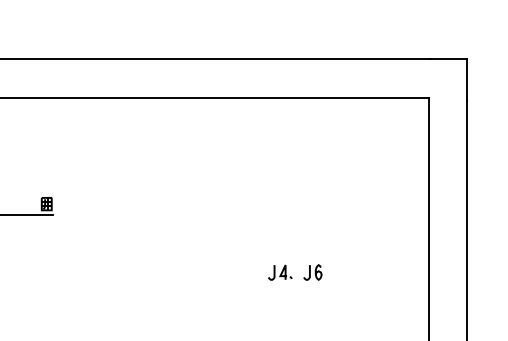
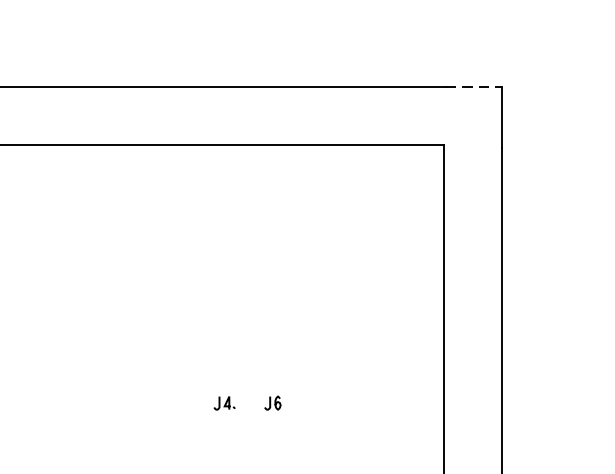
line: (448, 59) -> (473, 87), solid -> dashed
part: (280, 272) -> (224, 403), size x0.6
part: (312, 272) -> (272, 403), size x0.6

